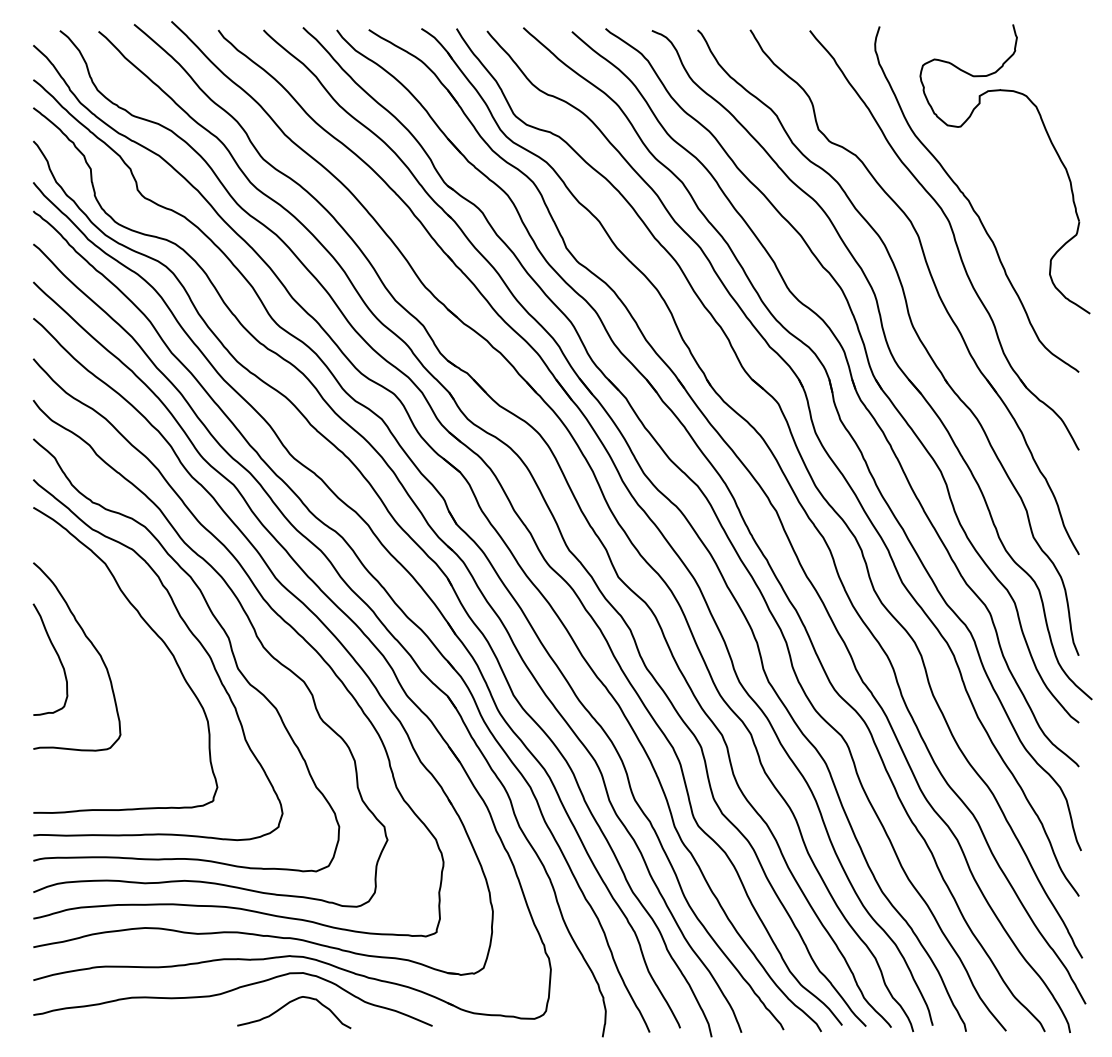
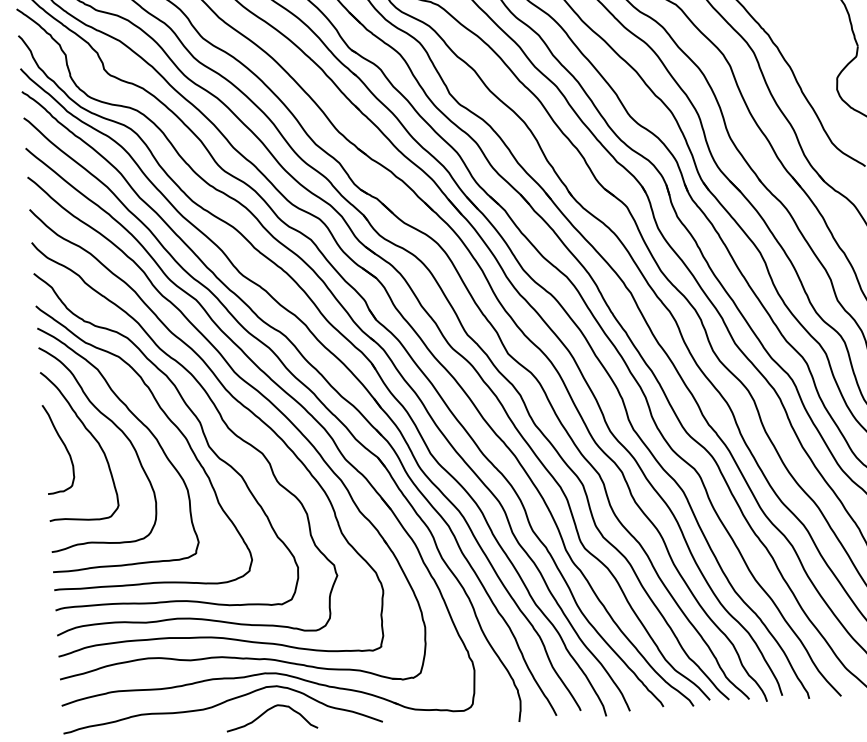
curve: (123, 636) -> (115, 426), added

